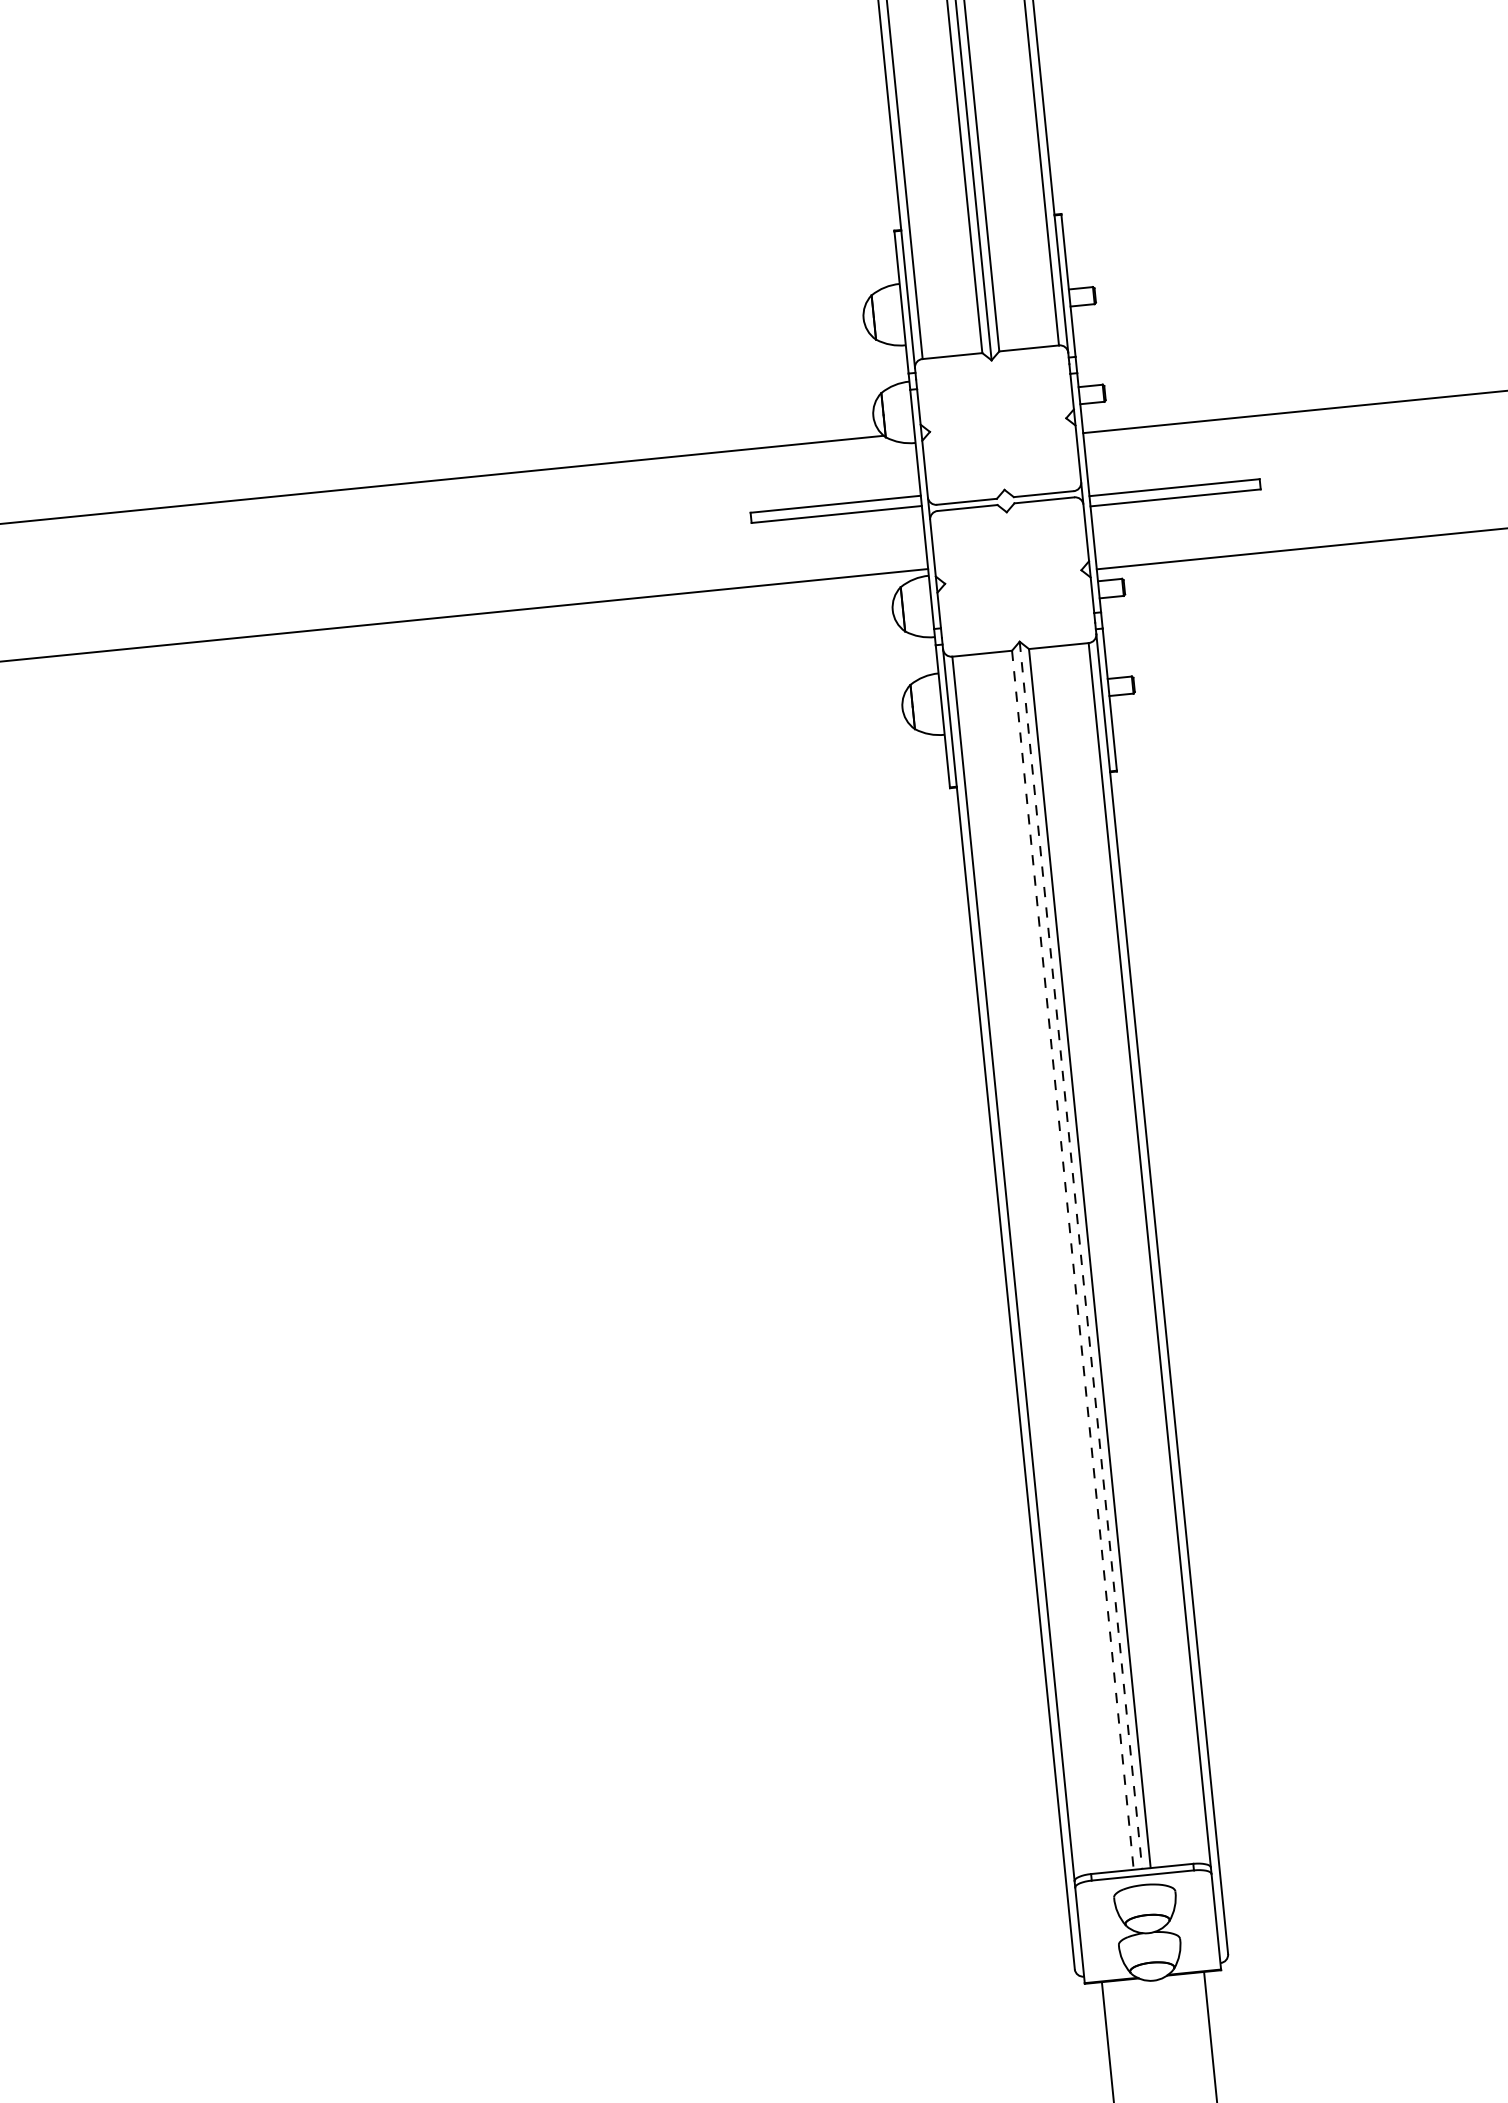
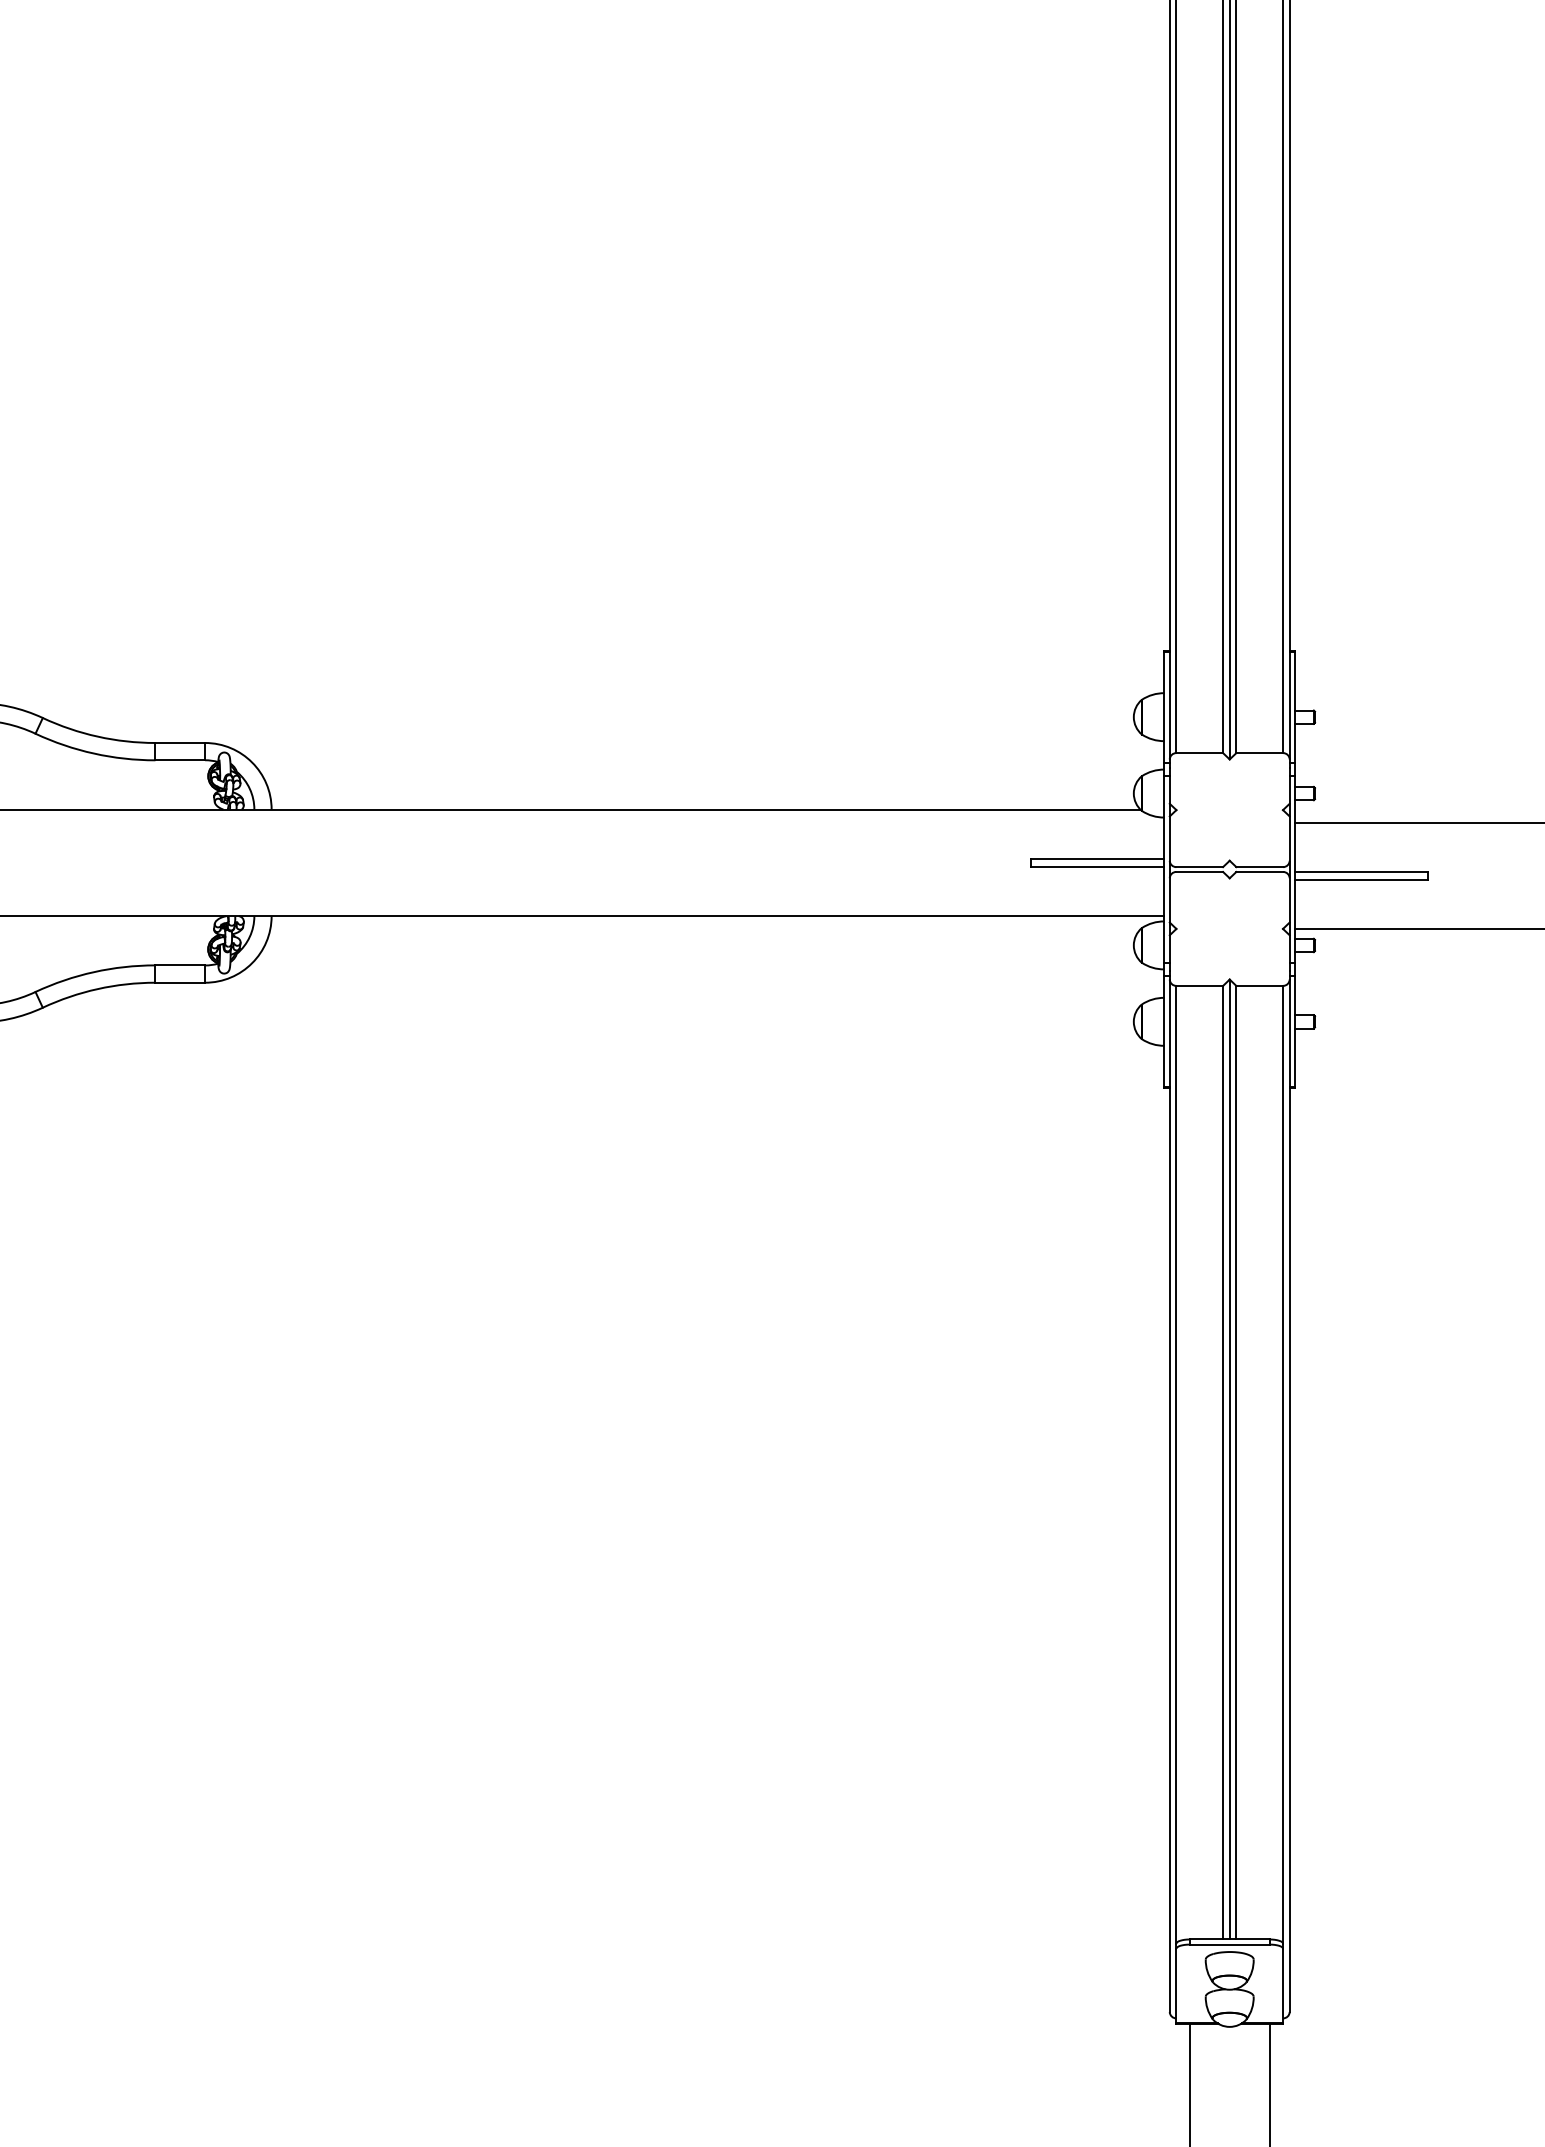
line: (1080, 1255) -> (1229, 1459), dashed -> solid
line: (1073, 1259) -> (1223, 1462), dashed -> solid

